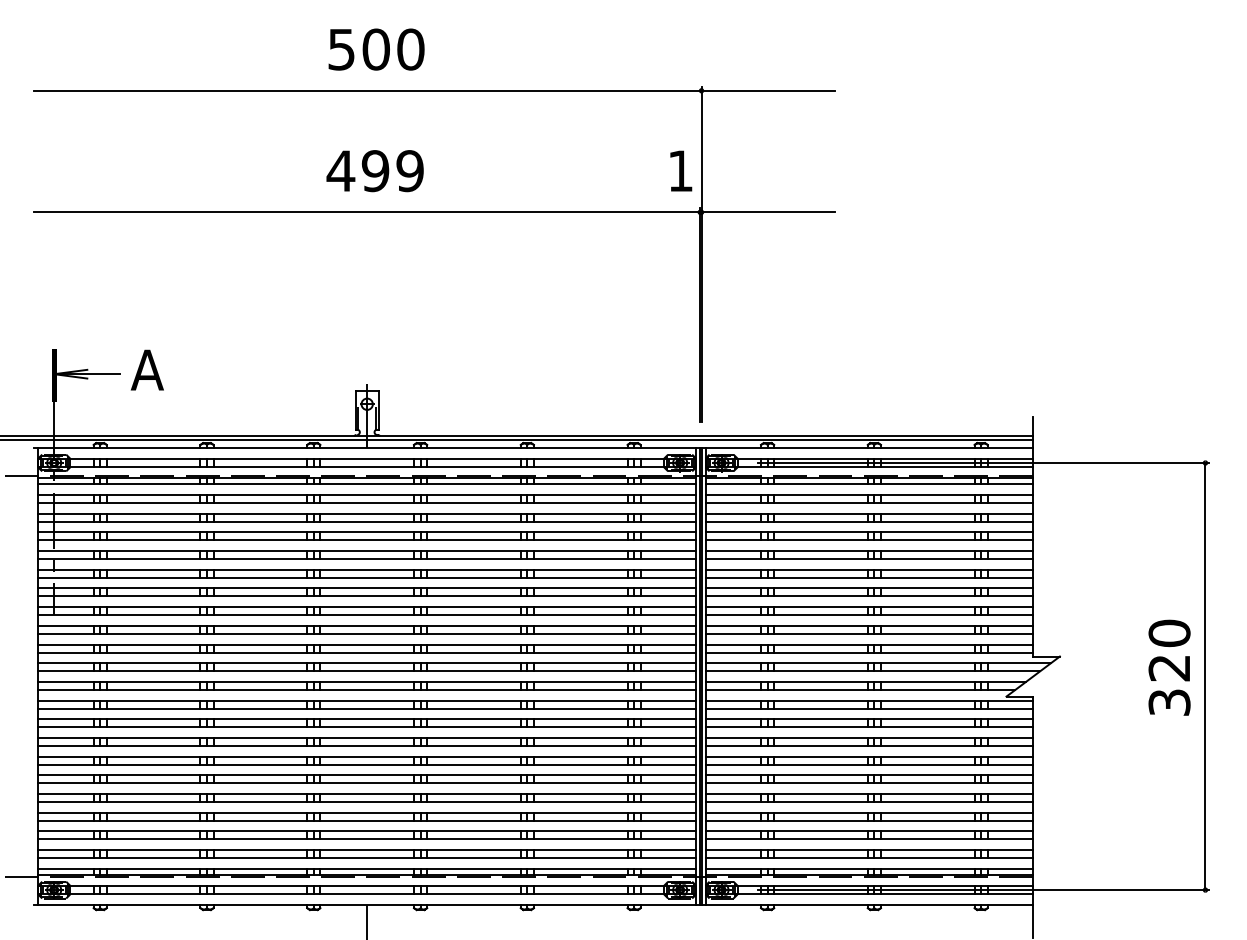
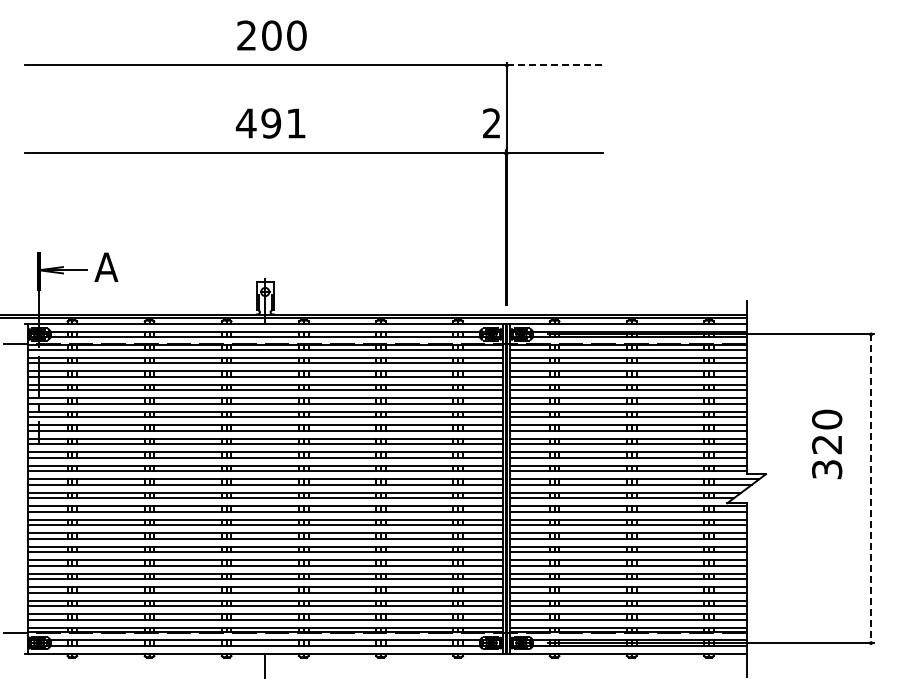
text: (341, 49) -> (246, 35), 500 -> 200
line: (768, 90) -> (555, 65), solid -> dashed
text: (410, 171) -> (296, 123), 499 -> 491
text: (680, 171) -> (491, 123), 1 -> 2
text: (1170, 667) -> (827, 444), moved
line: (1206, 677) -> (871, 489), solid -> dashed

